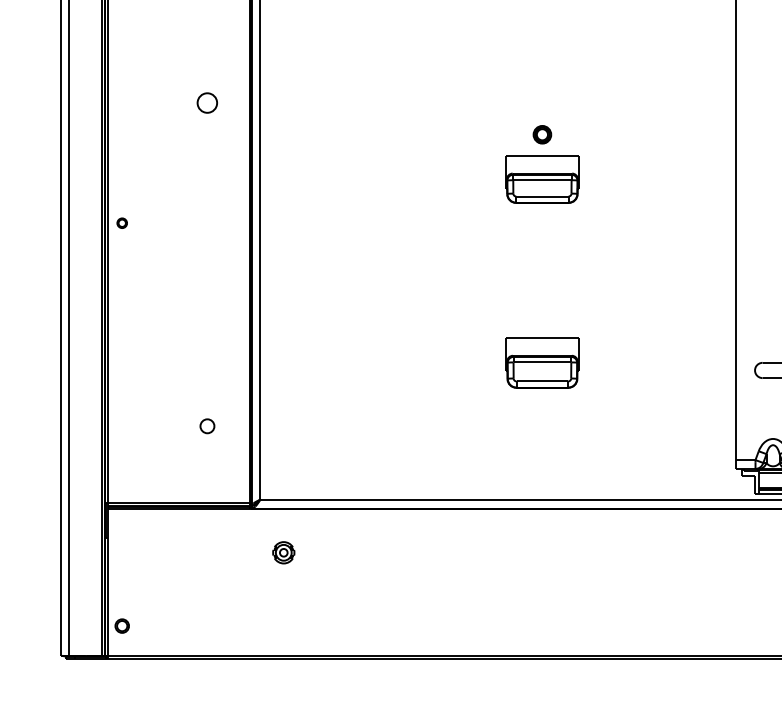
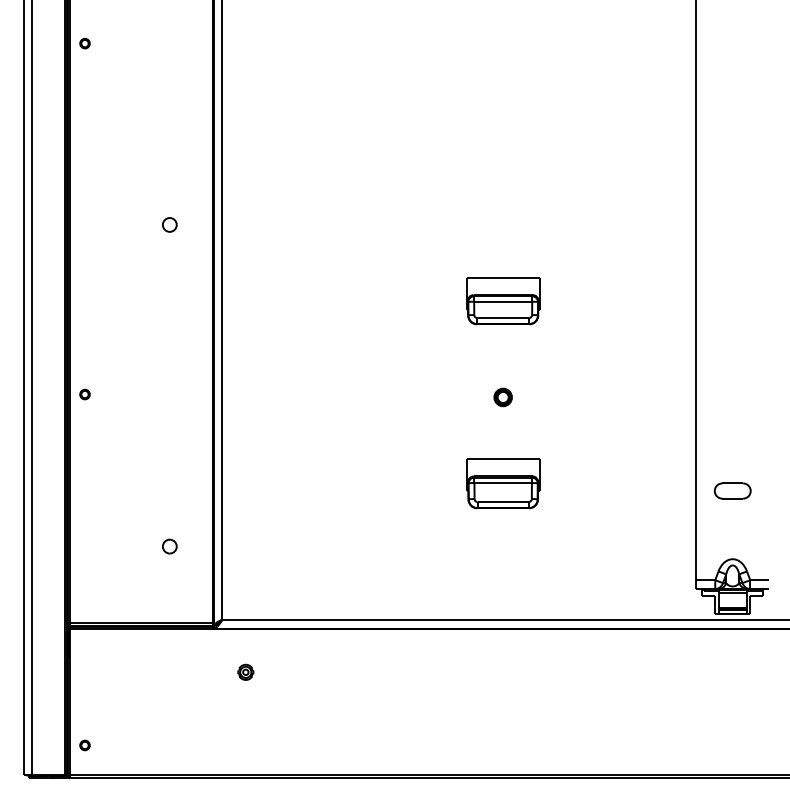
part: (207, 102) -> (169, 224), size x0.71
part: (541, 134) -> (502, 397), moved
part: (121, 223) -> (84, 394), moved
part: (283, 551) -> (245, 671), size x0.71
part: (121, 626) -> (84, 745), size x0.71

